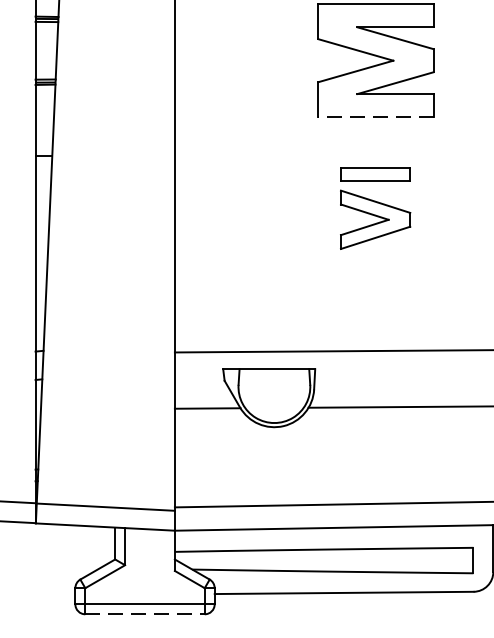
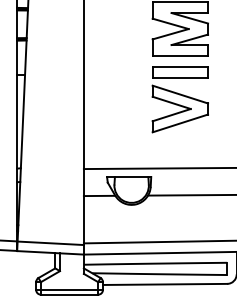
line: (376, 117) -> (180, 56), dashed -> solid
part: (374, 207) -> (179, 99), size x1.67
line: (144, 613) -> (69, 294), dashed -> solid

